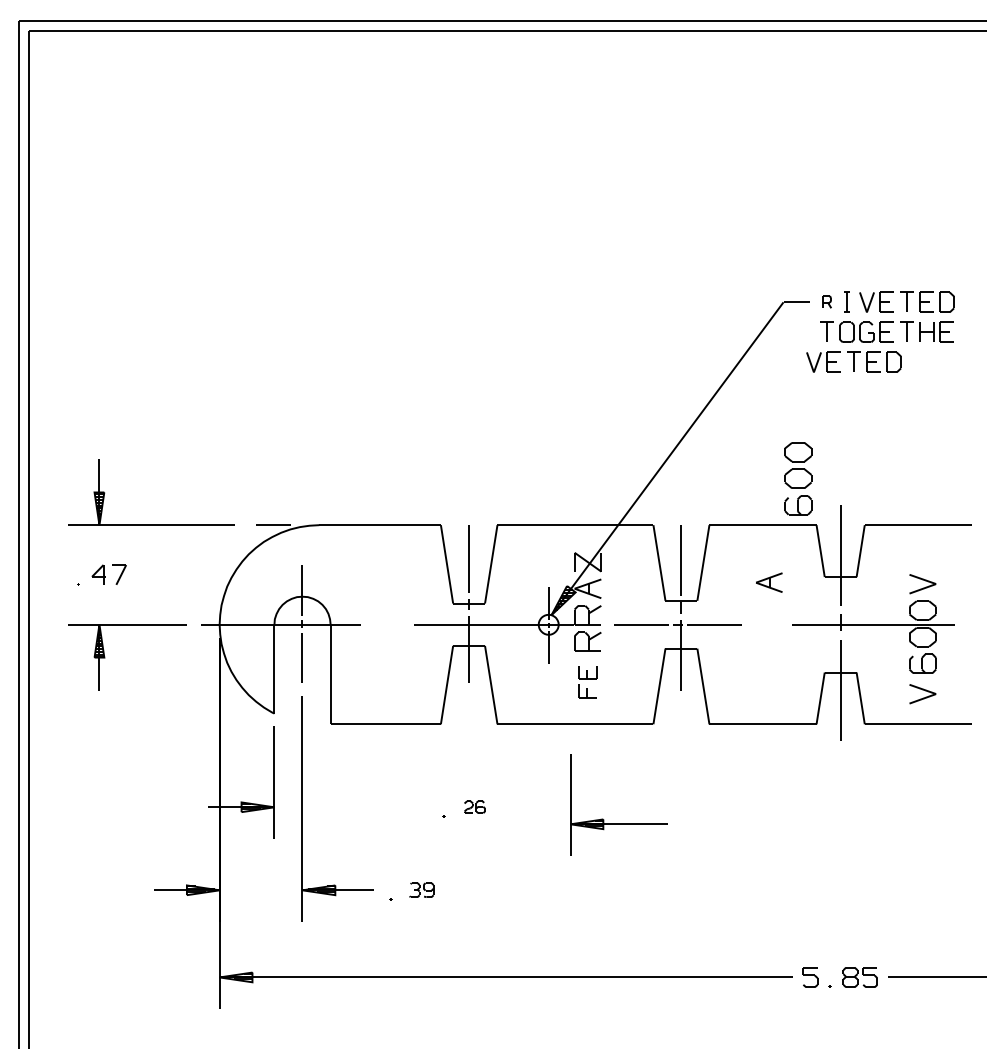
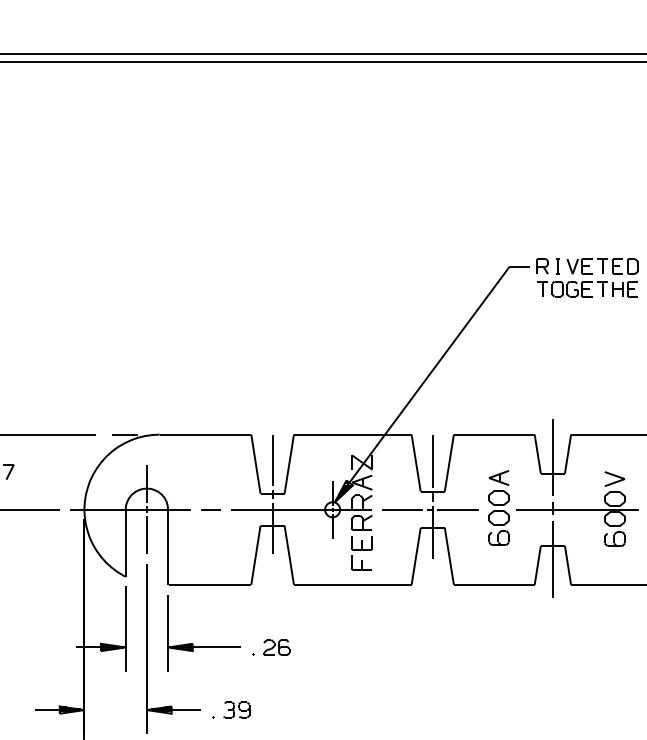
part: (826, 301) -> (542, 265), size x1.67
part: (853, 361) -> (562, 311), removed
part: (798, 478) -> (499, 517), moved
line: (387, 624) -> (211, 509), added
part: (587, 681) -> (361, 552), size x1.43
part: (922, 694) -> (614, 562), removed
part: (474, 806) -> (276, 646), size x1.67
part: (618, 823) -> (204, 646), moved
part: (421, 889) -> (236, 709), size x1.43

